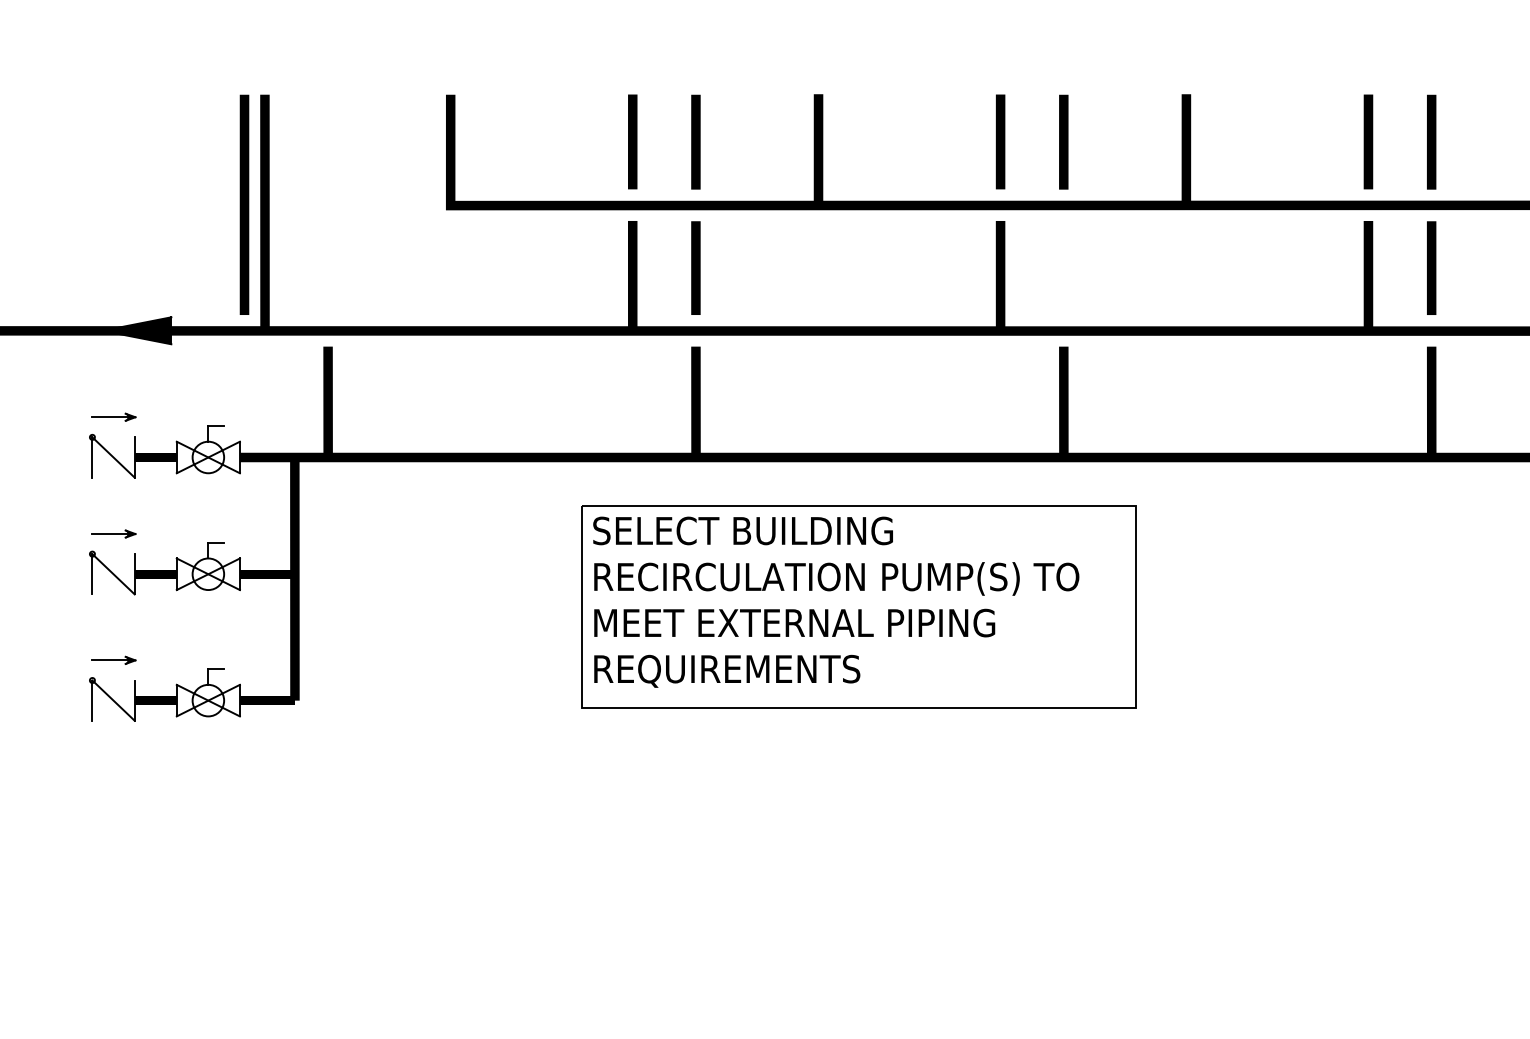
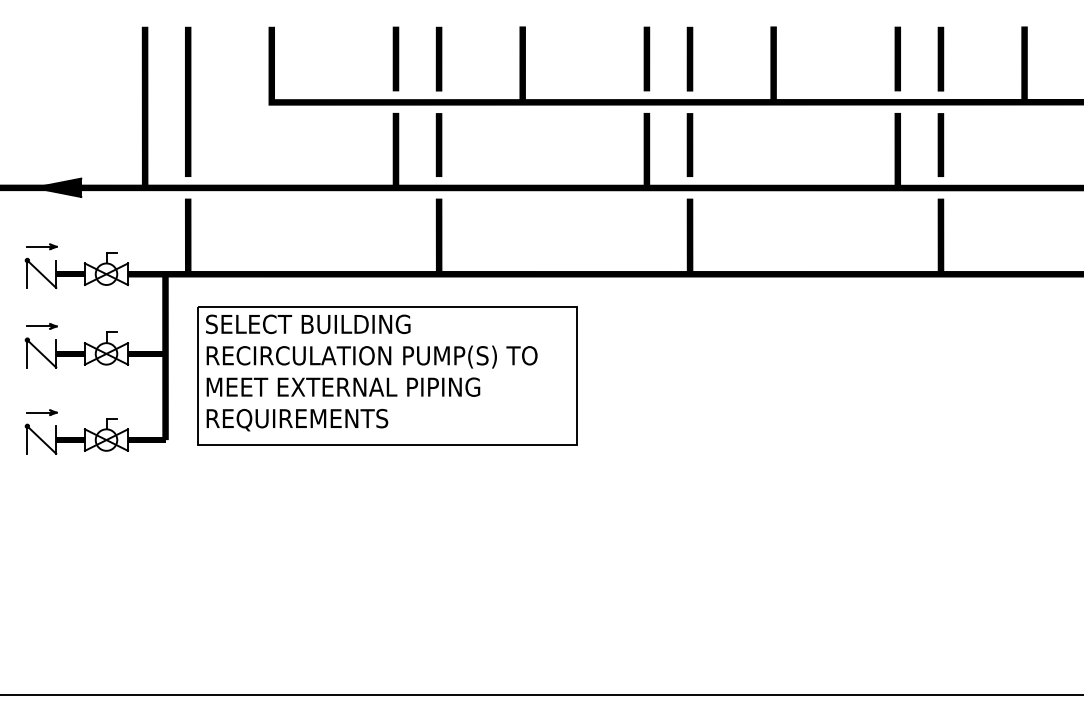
line: (245, 204) -> (188, 101), moved
line: (1063, 267) -> (689, 144), added
part: (859, 605) -> (387, 375), moved

